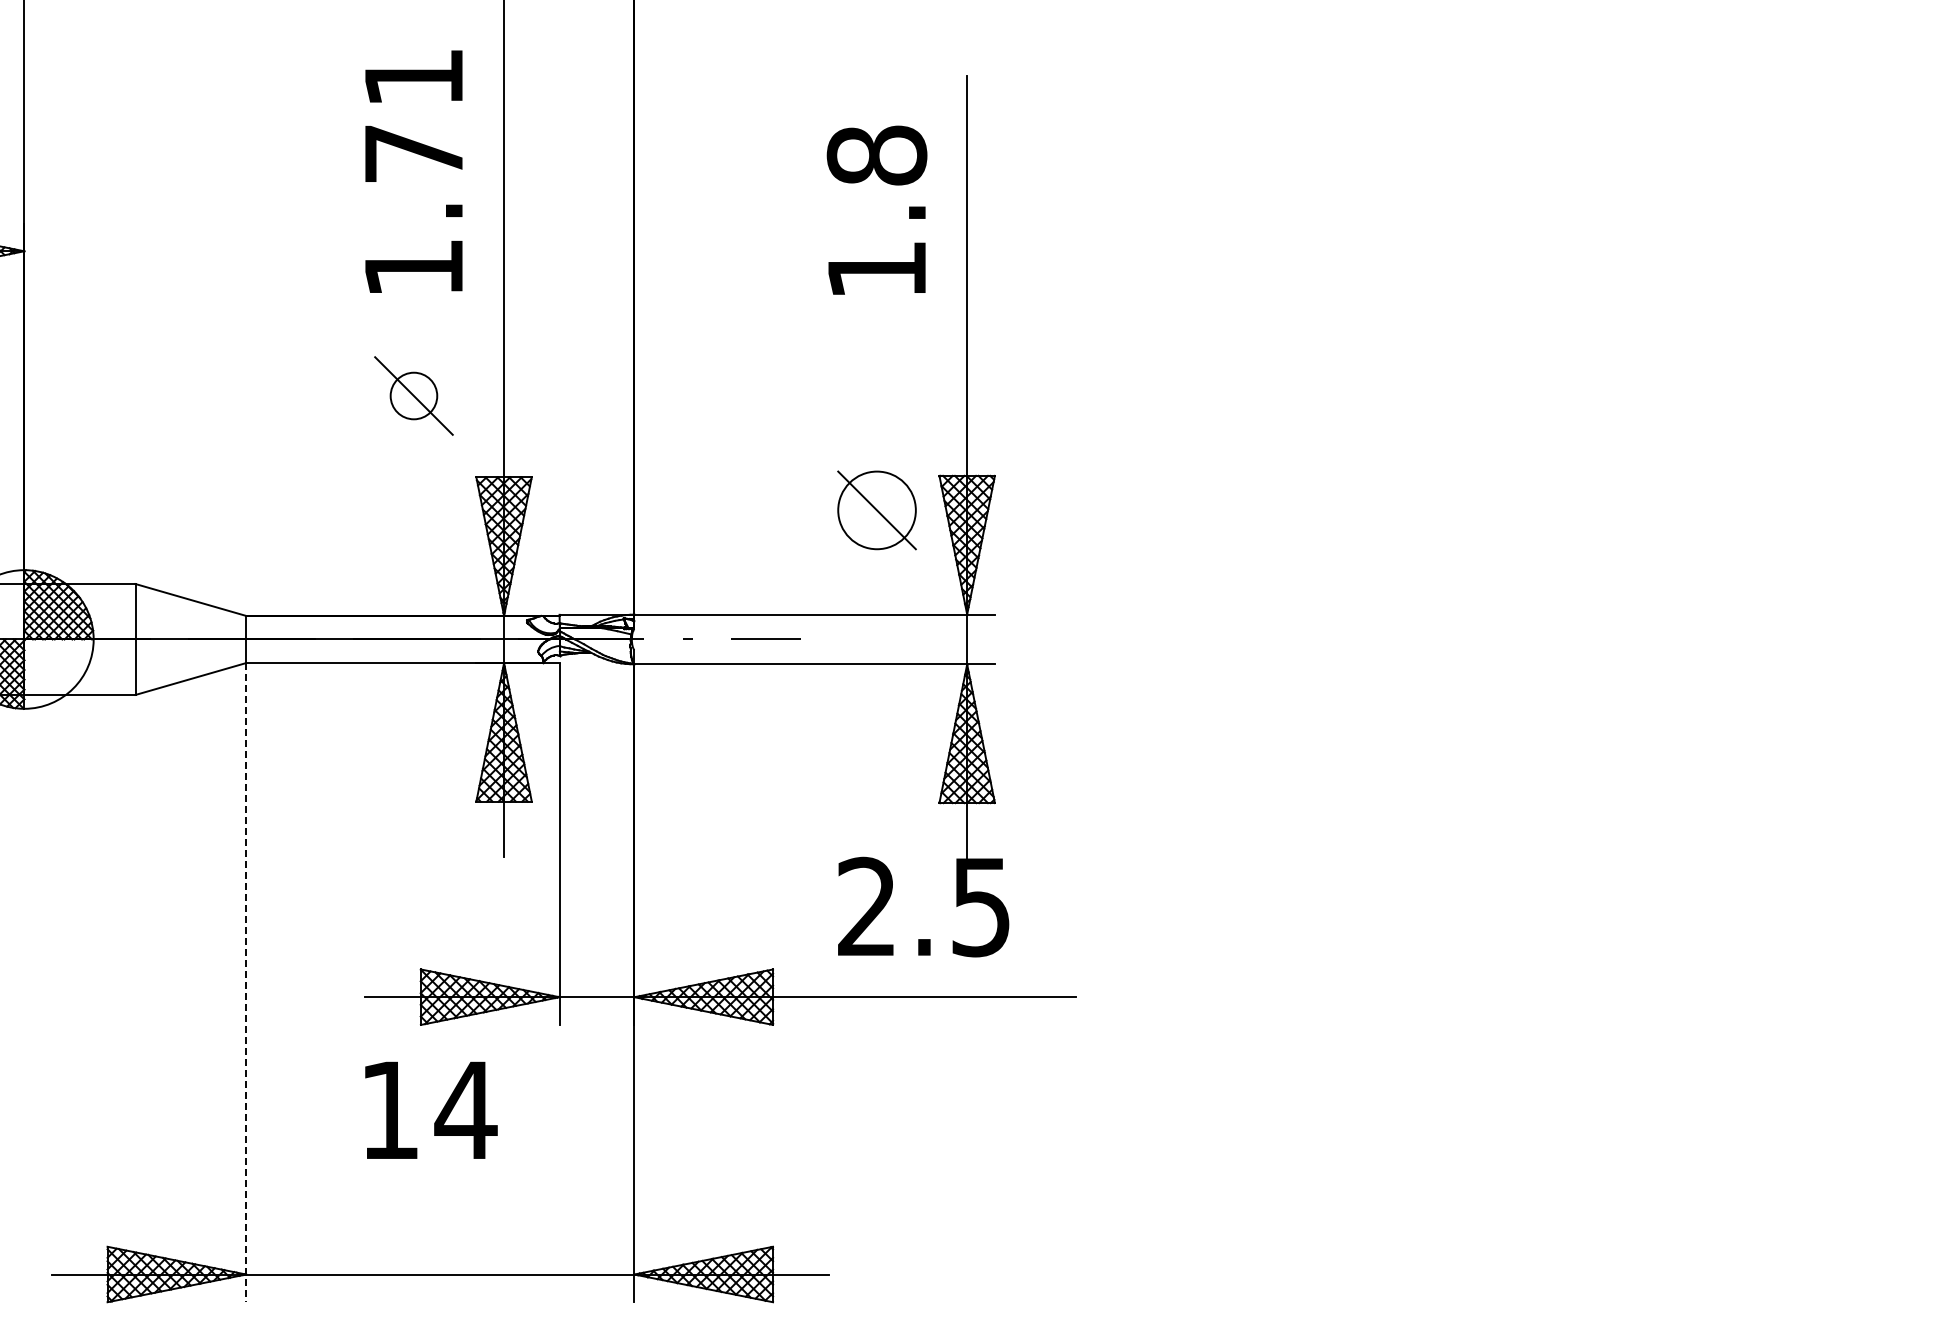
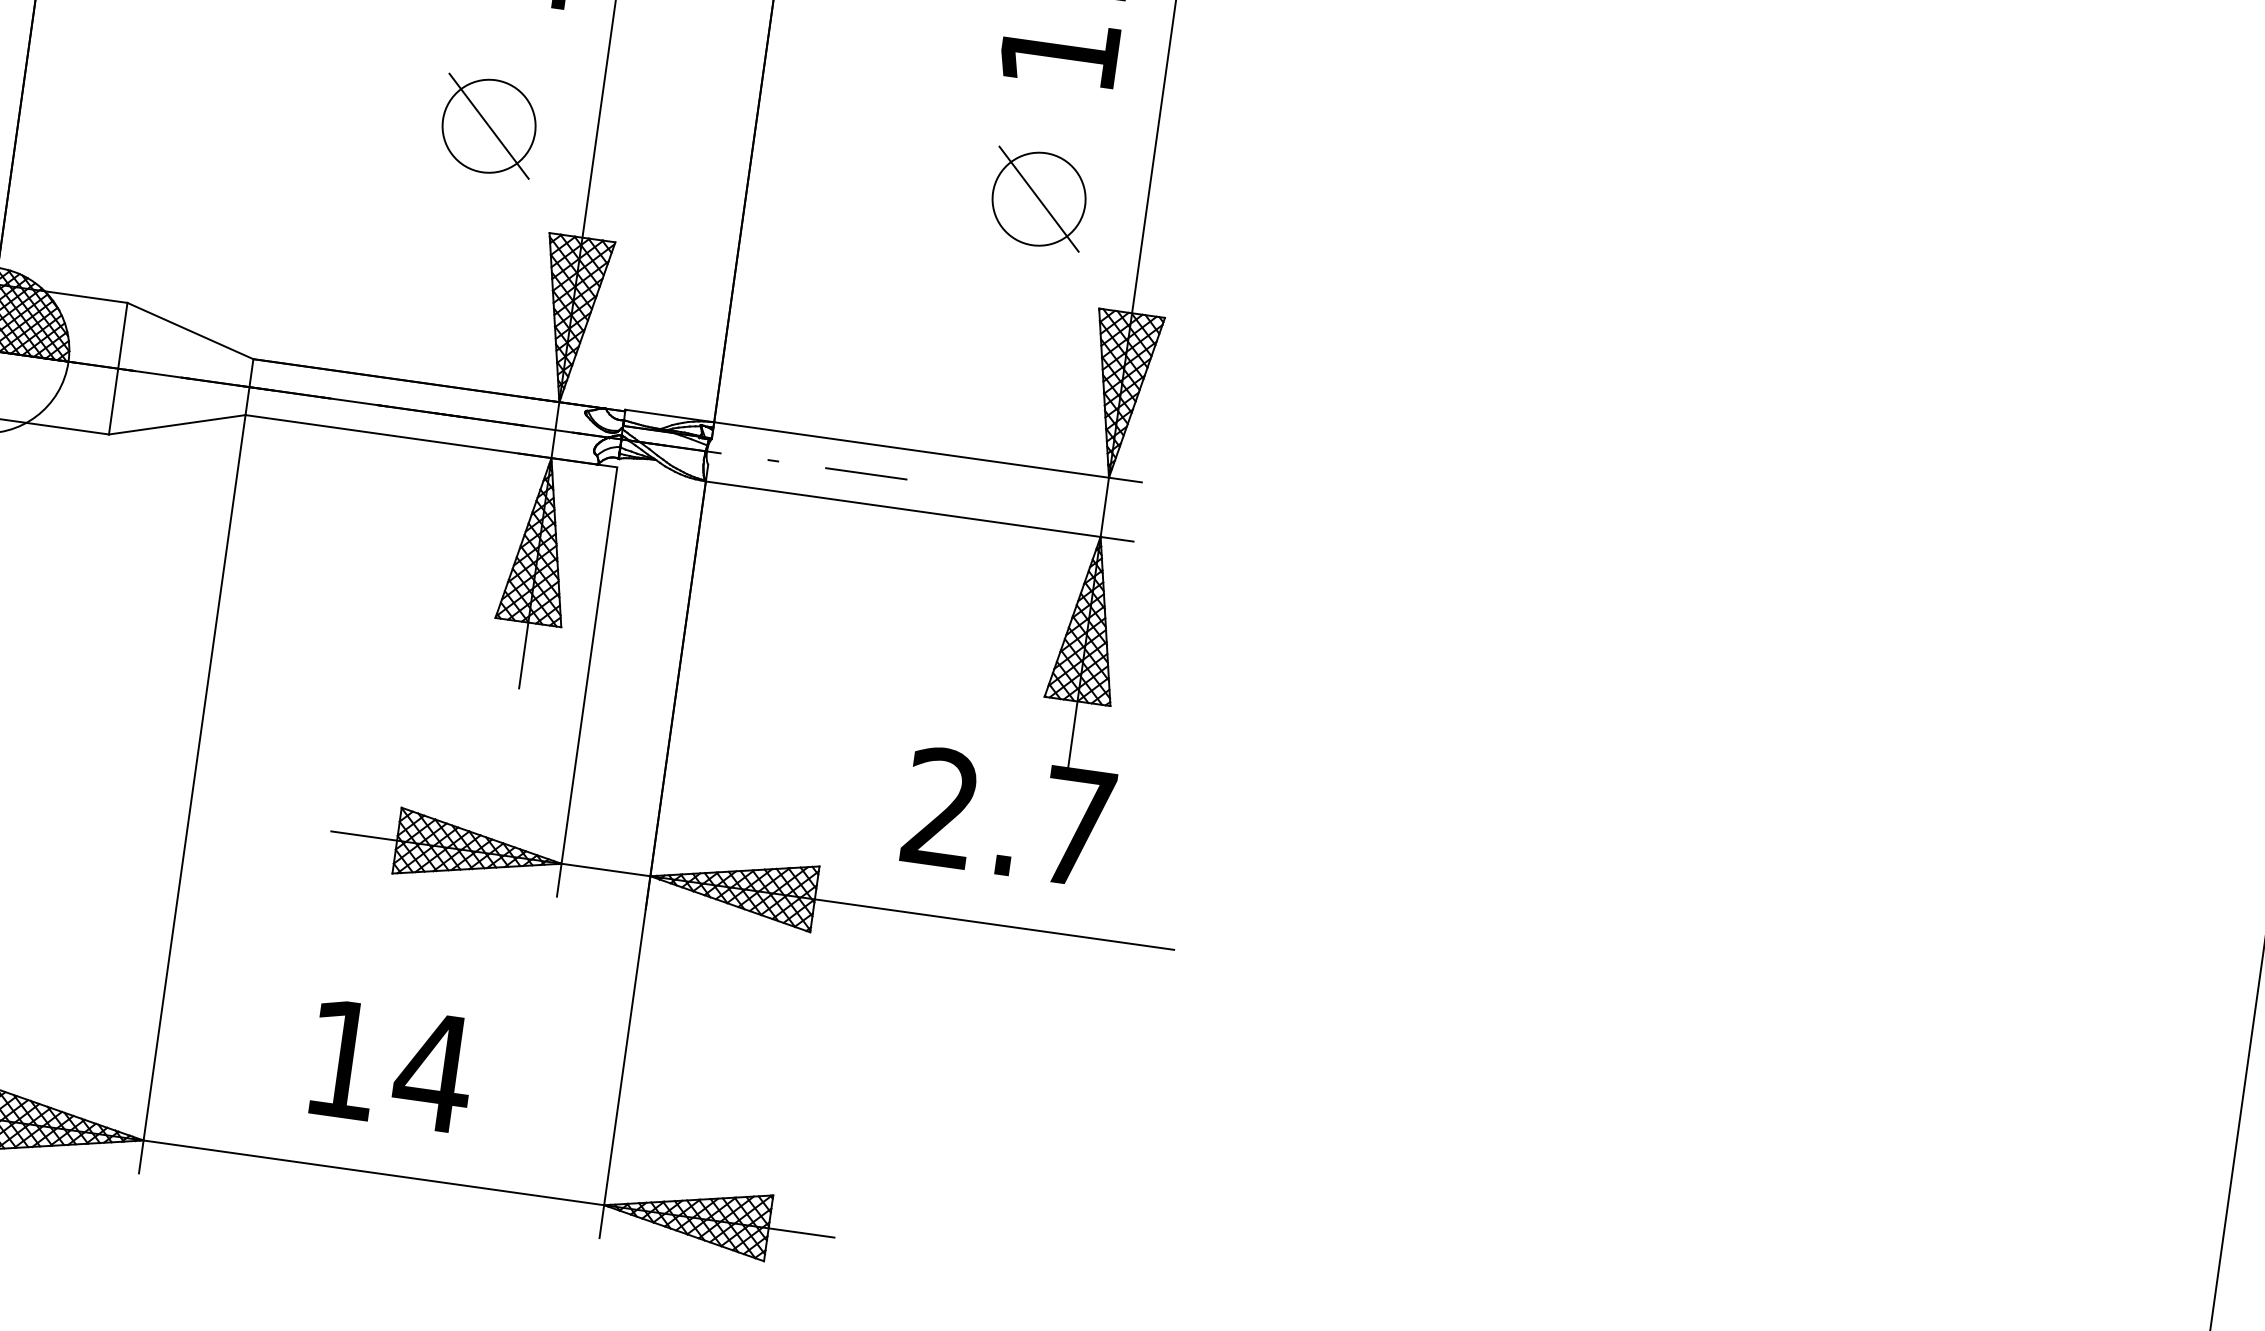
circle: (413, 395) -> (488, 125), size x1.67
part: (876, 510) -> (1038, 199), moved
text: (980, 907) -> (1075, 827), 2.5 -> 2.7
line: (246, 982) -> (192, 794), dashed -> solid
text: (431, 1109) -> (392, 1065), moved

